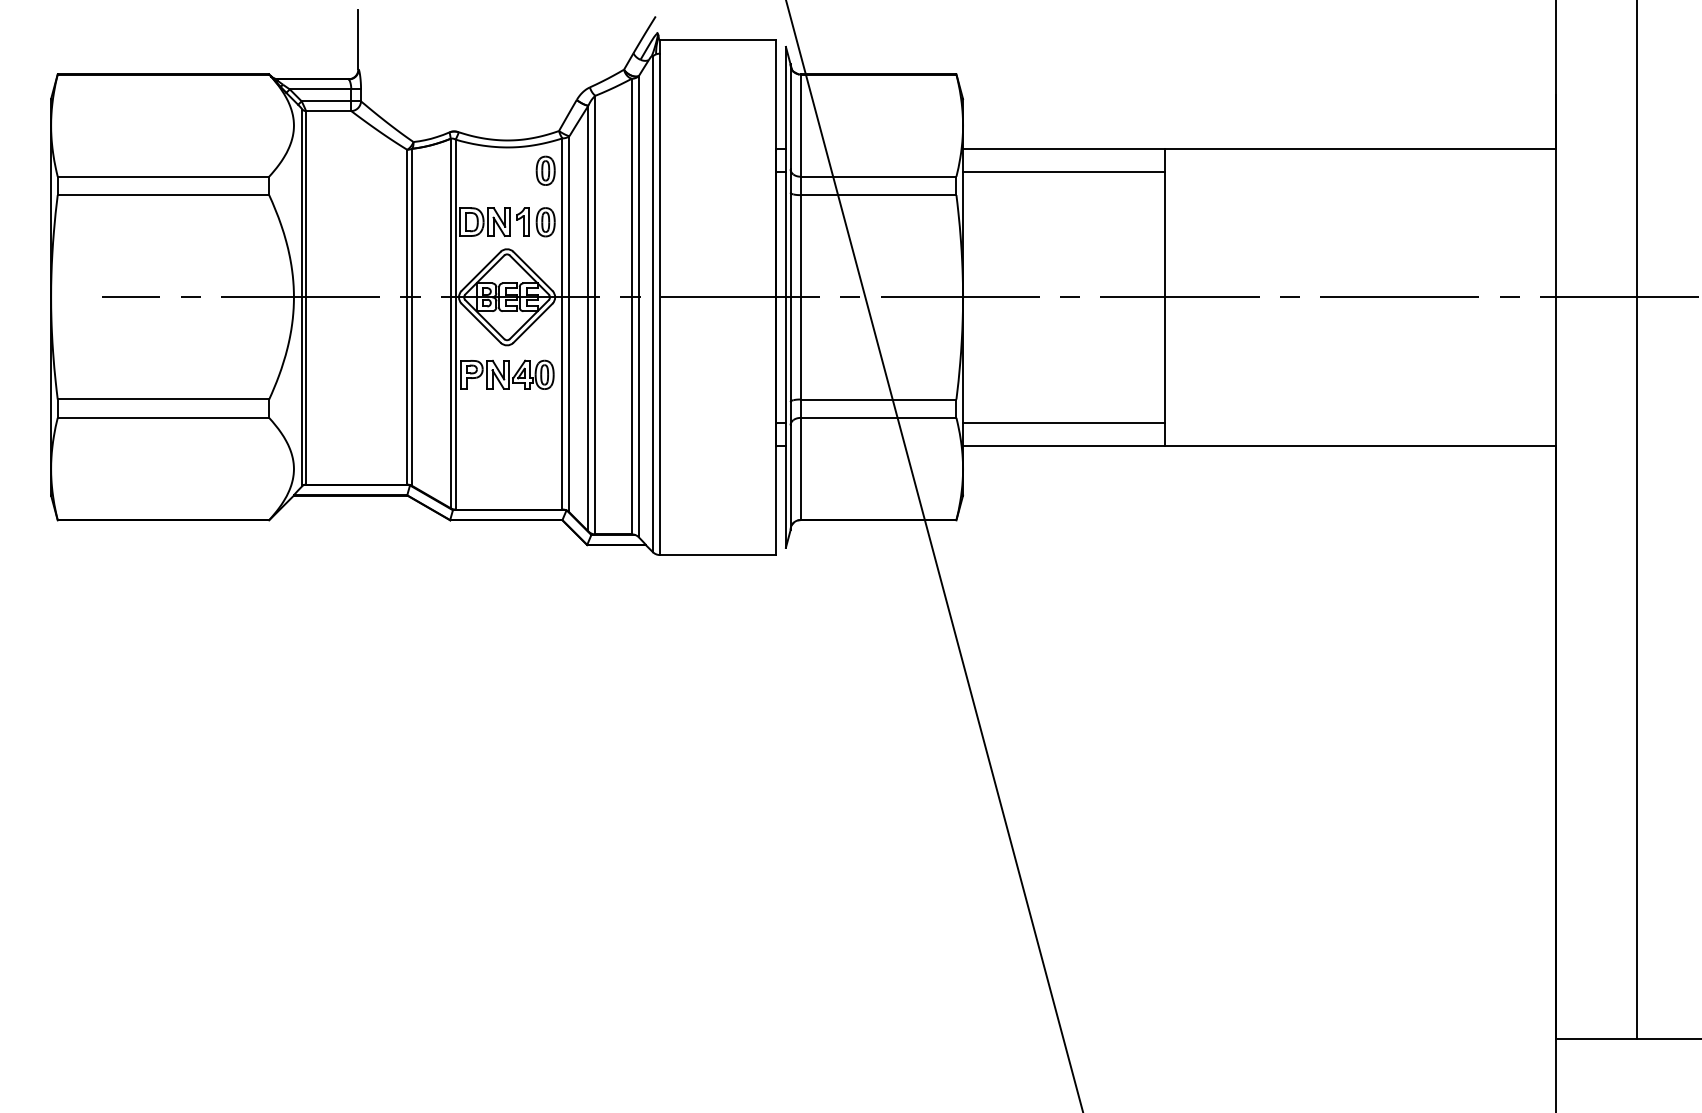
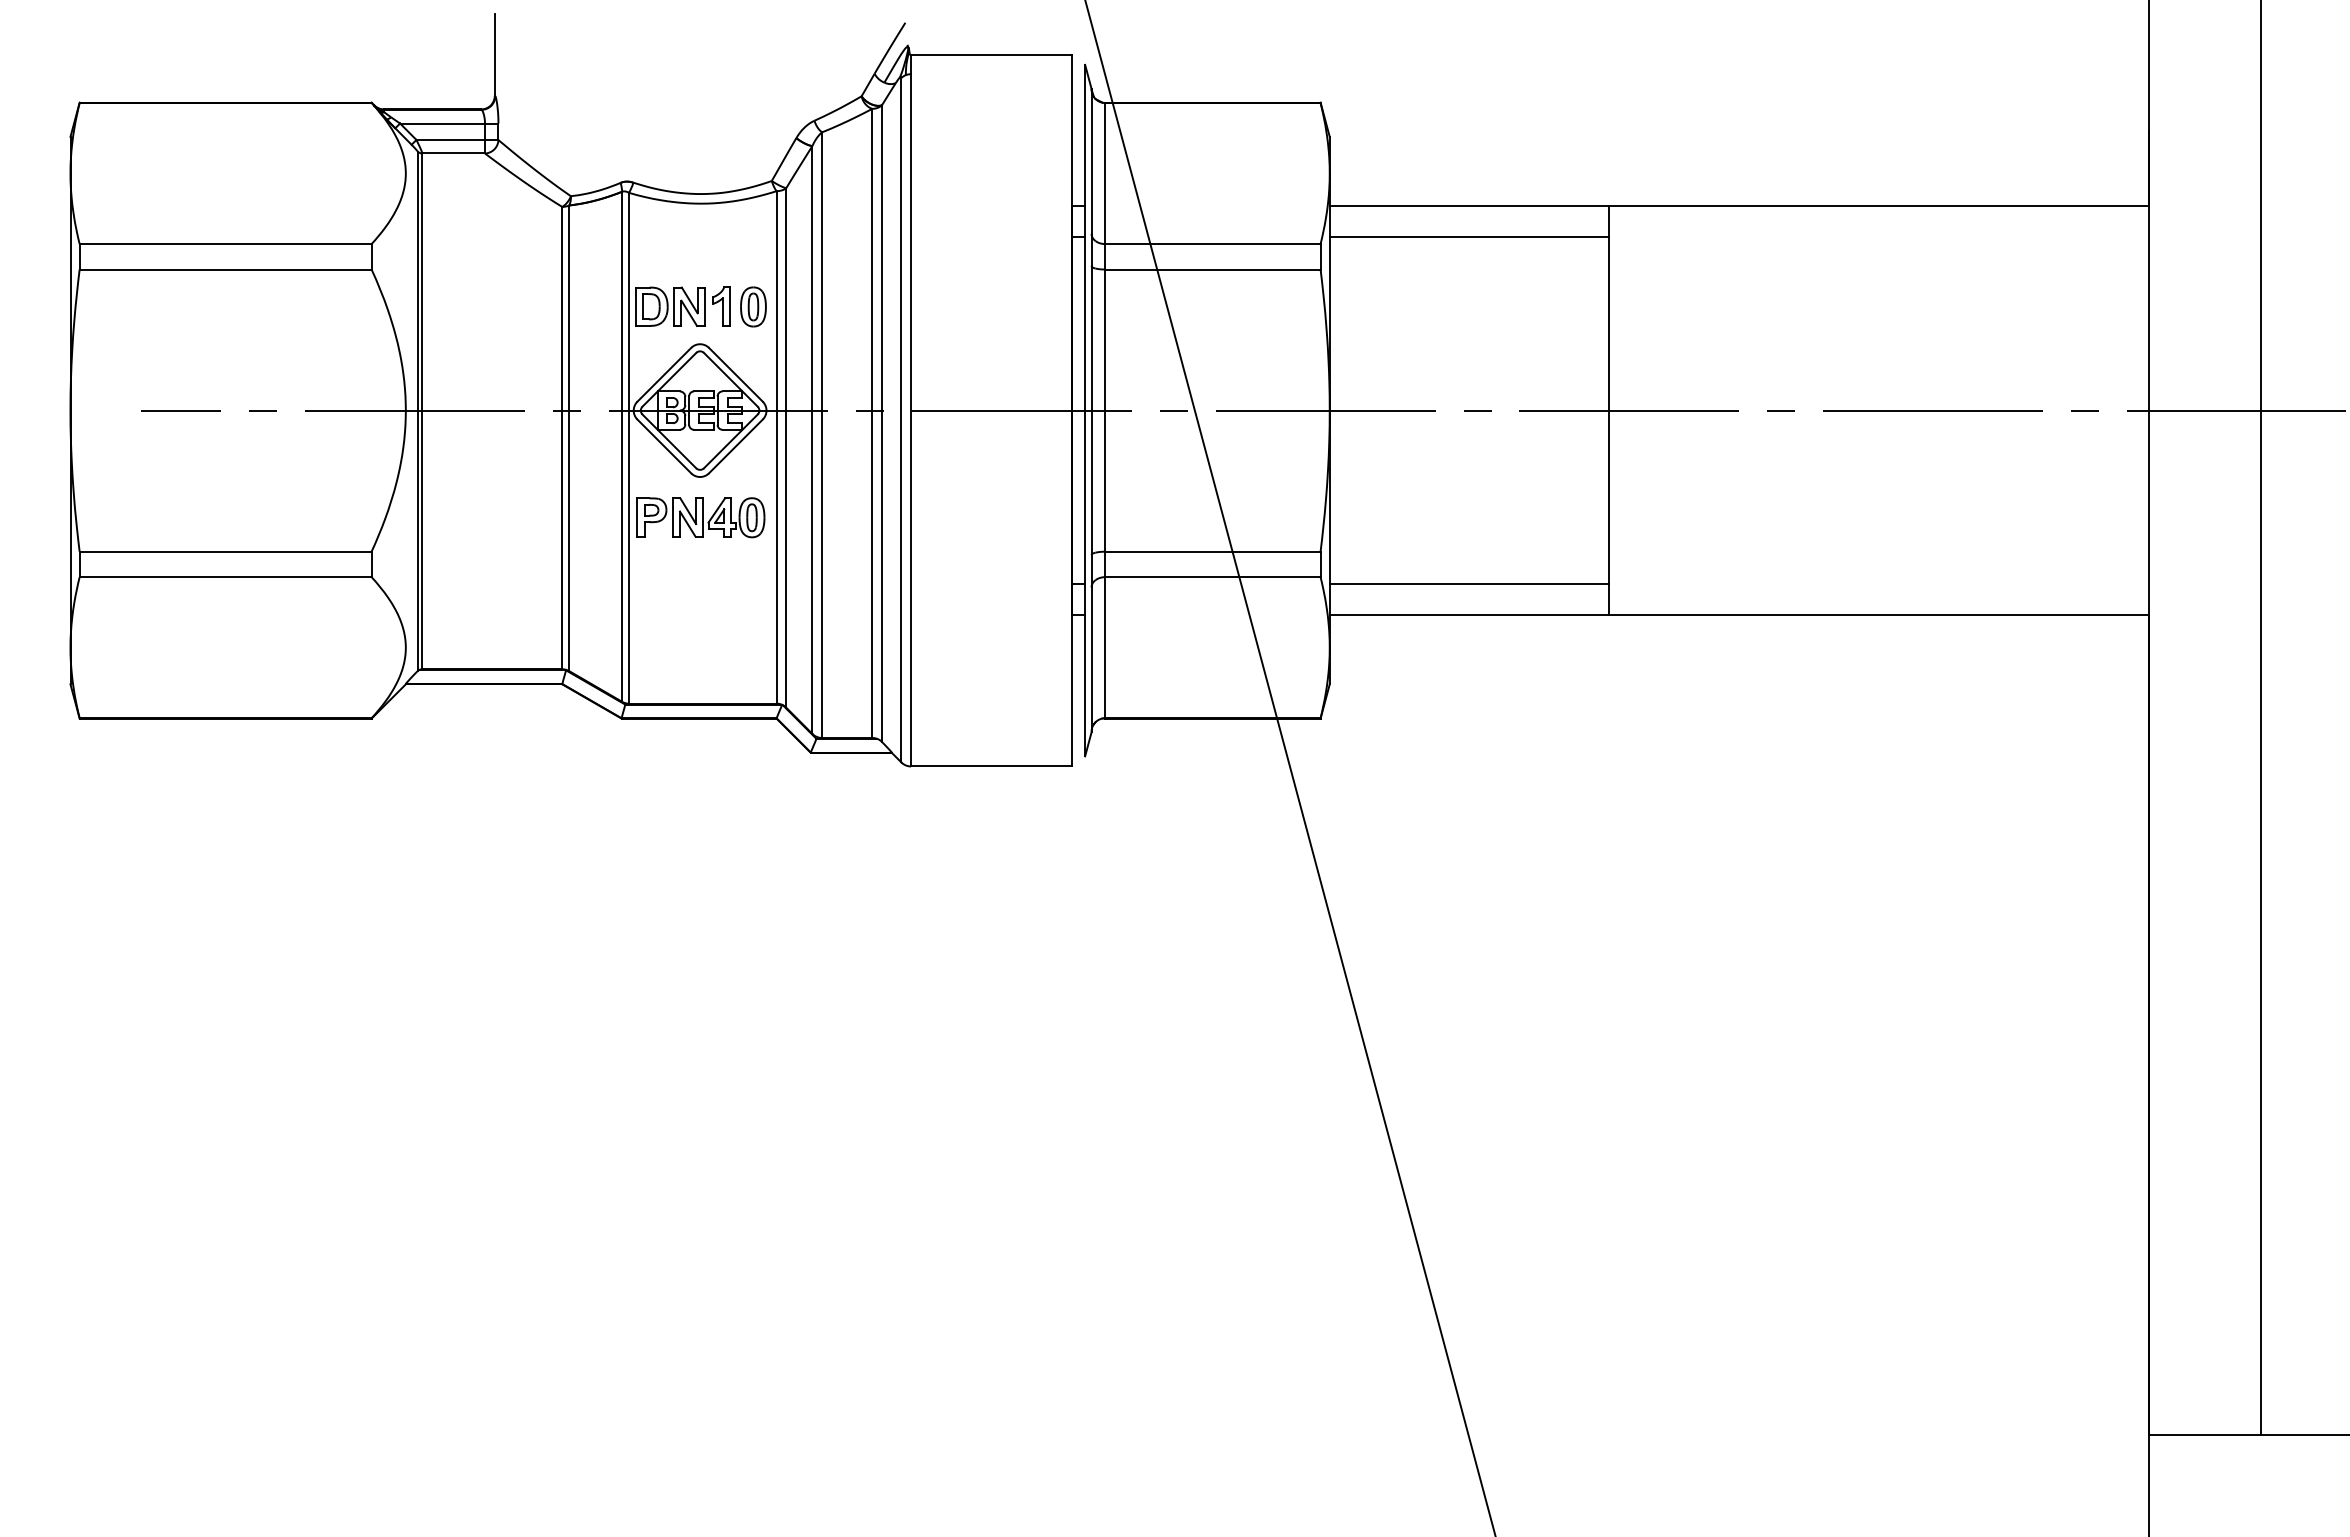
part: (545, 170) -> (753, 235), removed

